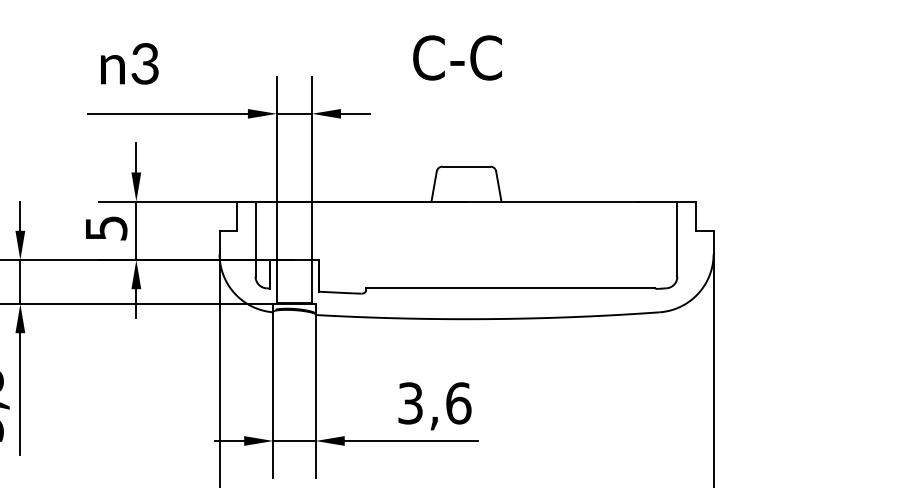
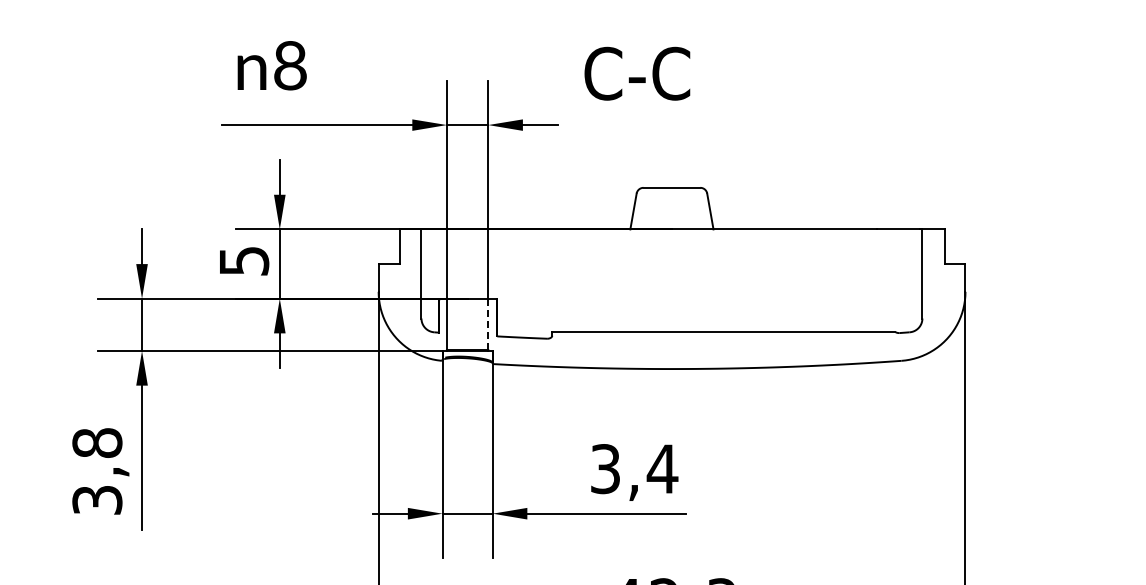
text: (457, 57) -> (637, 73), moved
text: (145, 63) -> (290, 65), 3 -> 8
line: (312, 281) -> (488, 324), solid -> dashed
text: (458, 403) -> (662, 469), 3,6 -> 3,4

